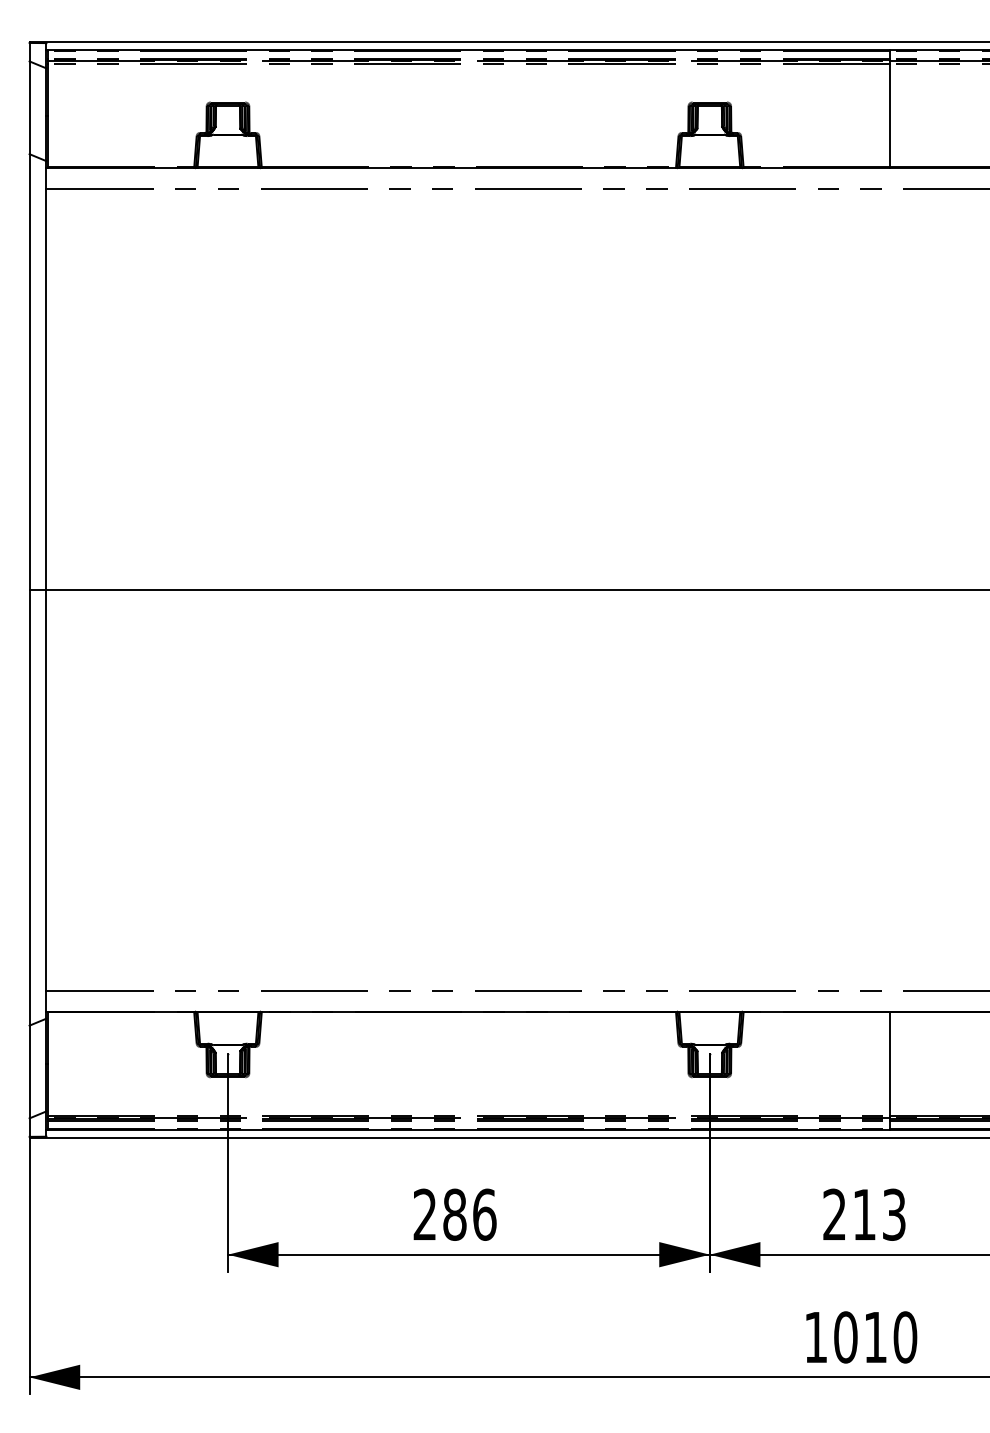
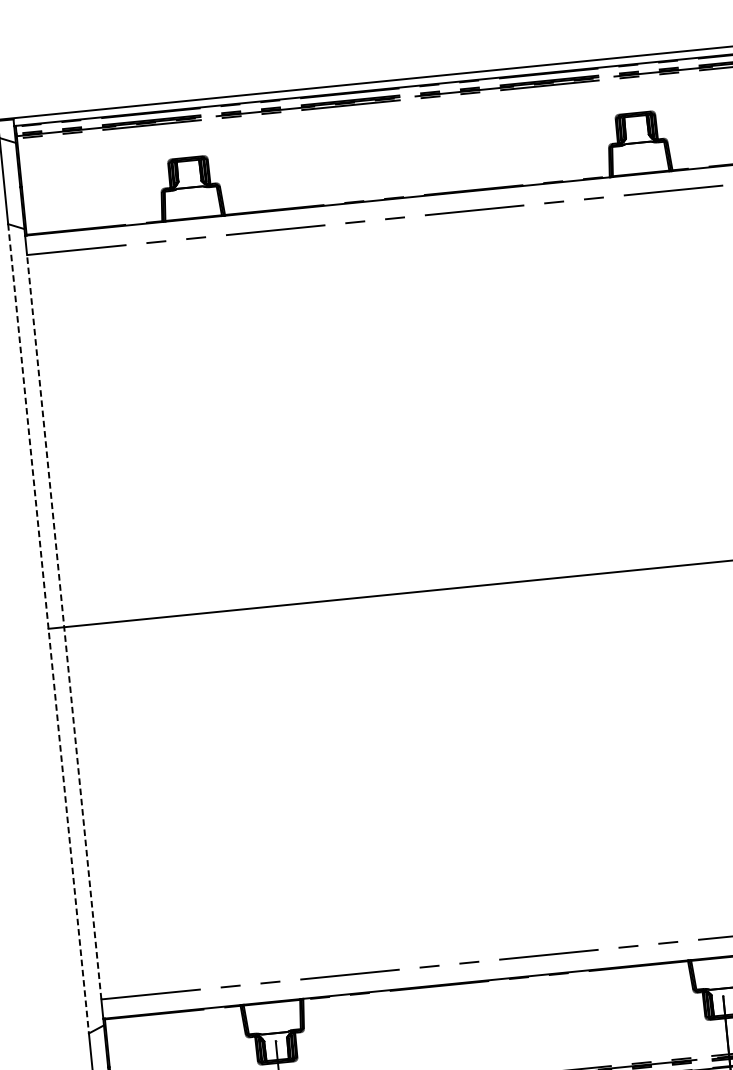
line: (29, 589) -> (48, 628), solid -> dashed
line: (46, 589) -> (64, 626), solid -> dashed

